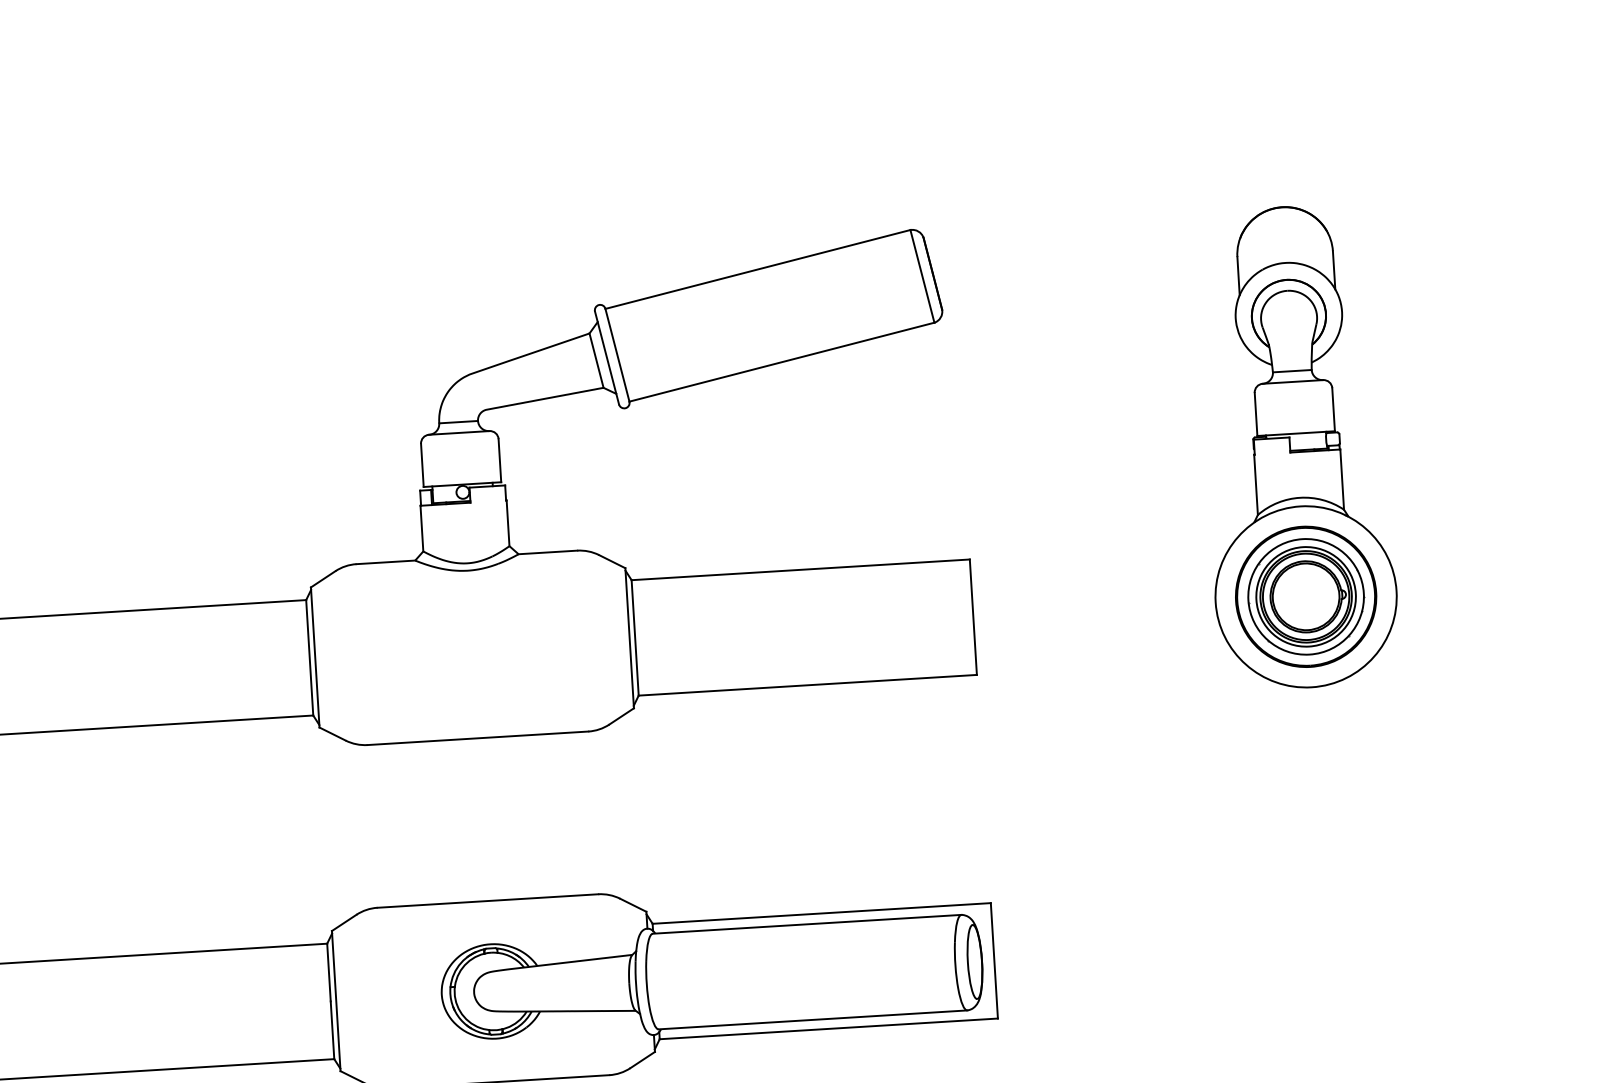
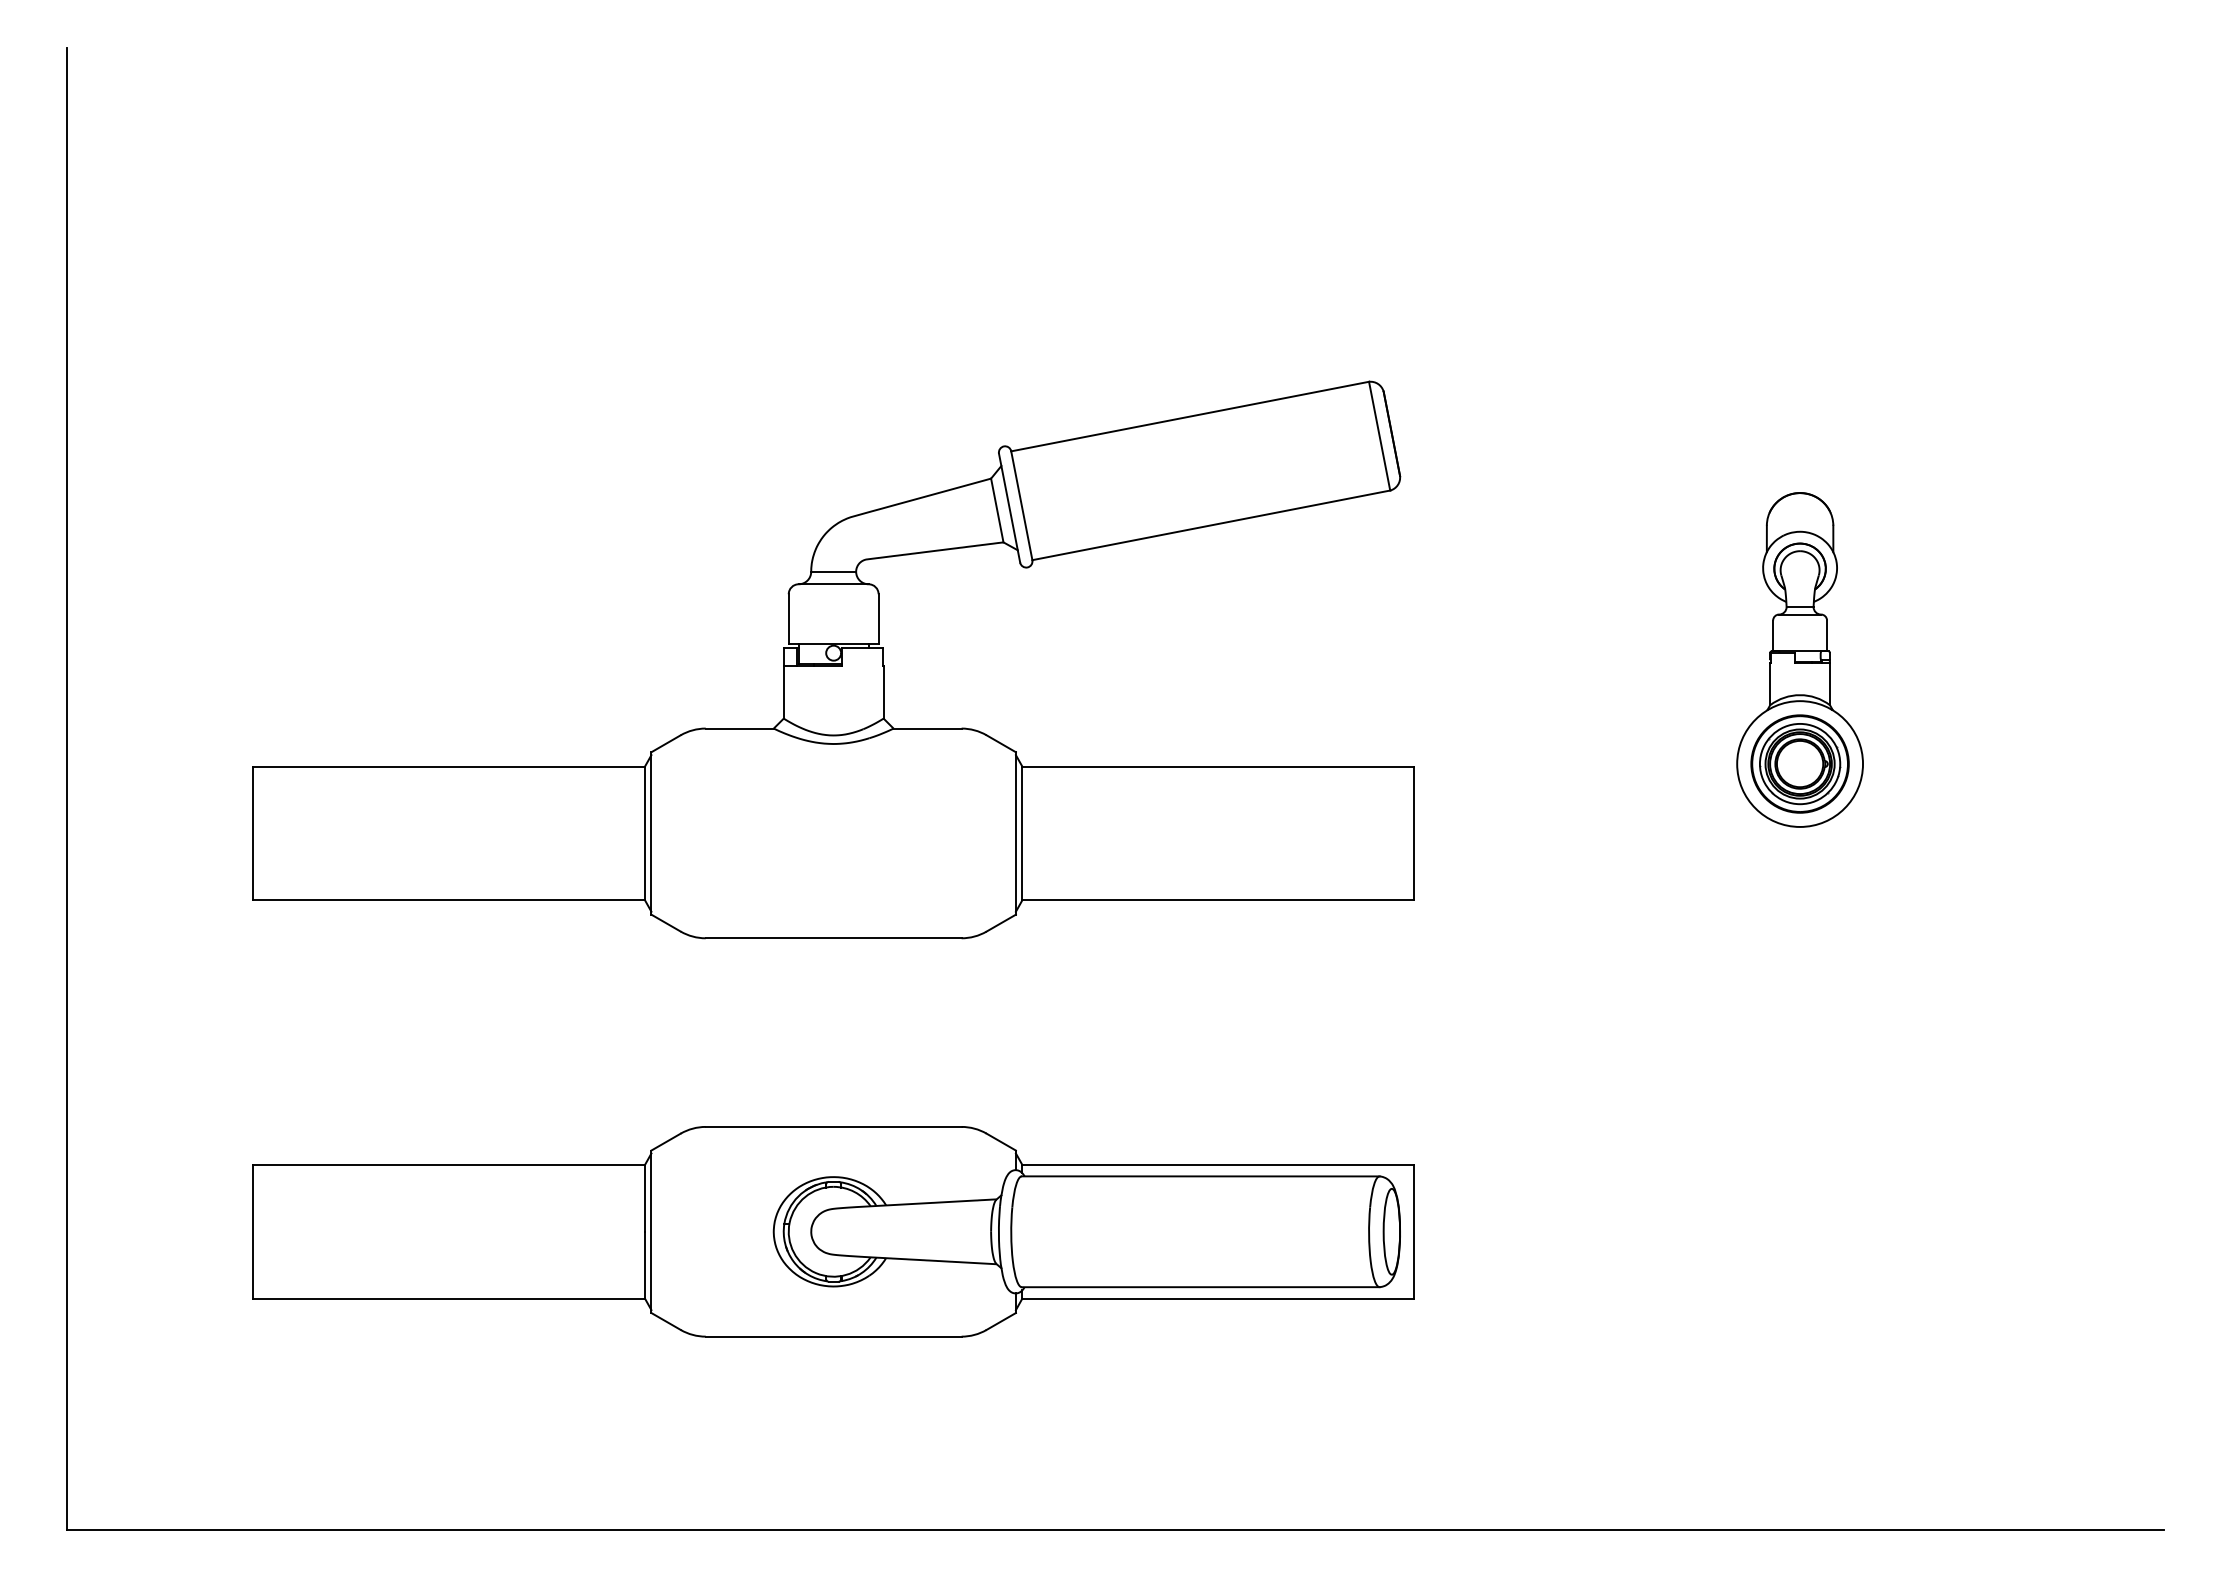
part: (1296, 446) -> (1799, 659), size x0.6

